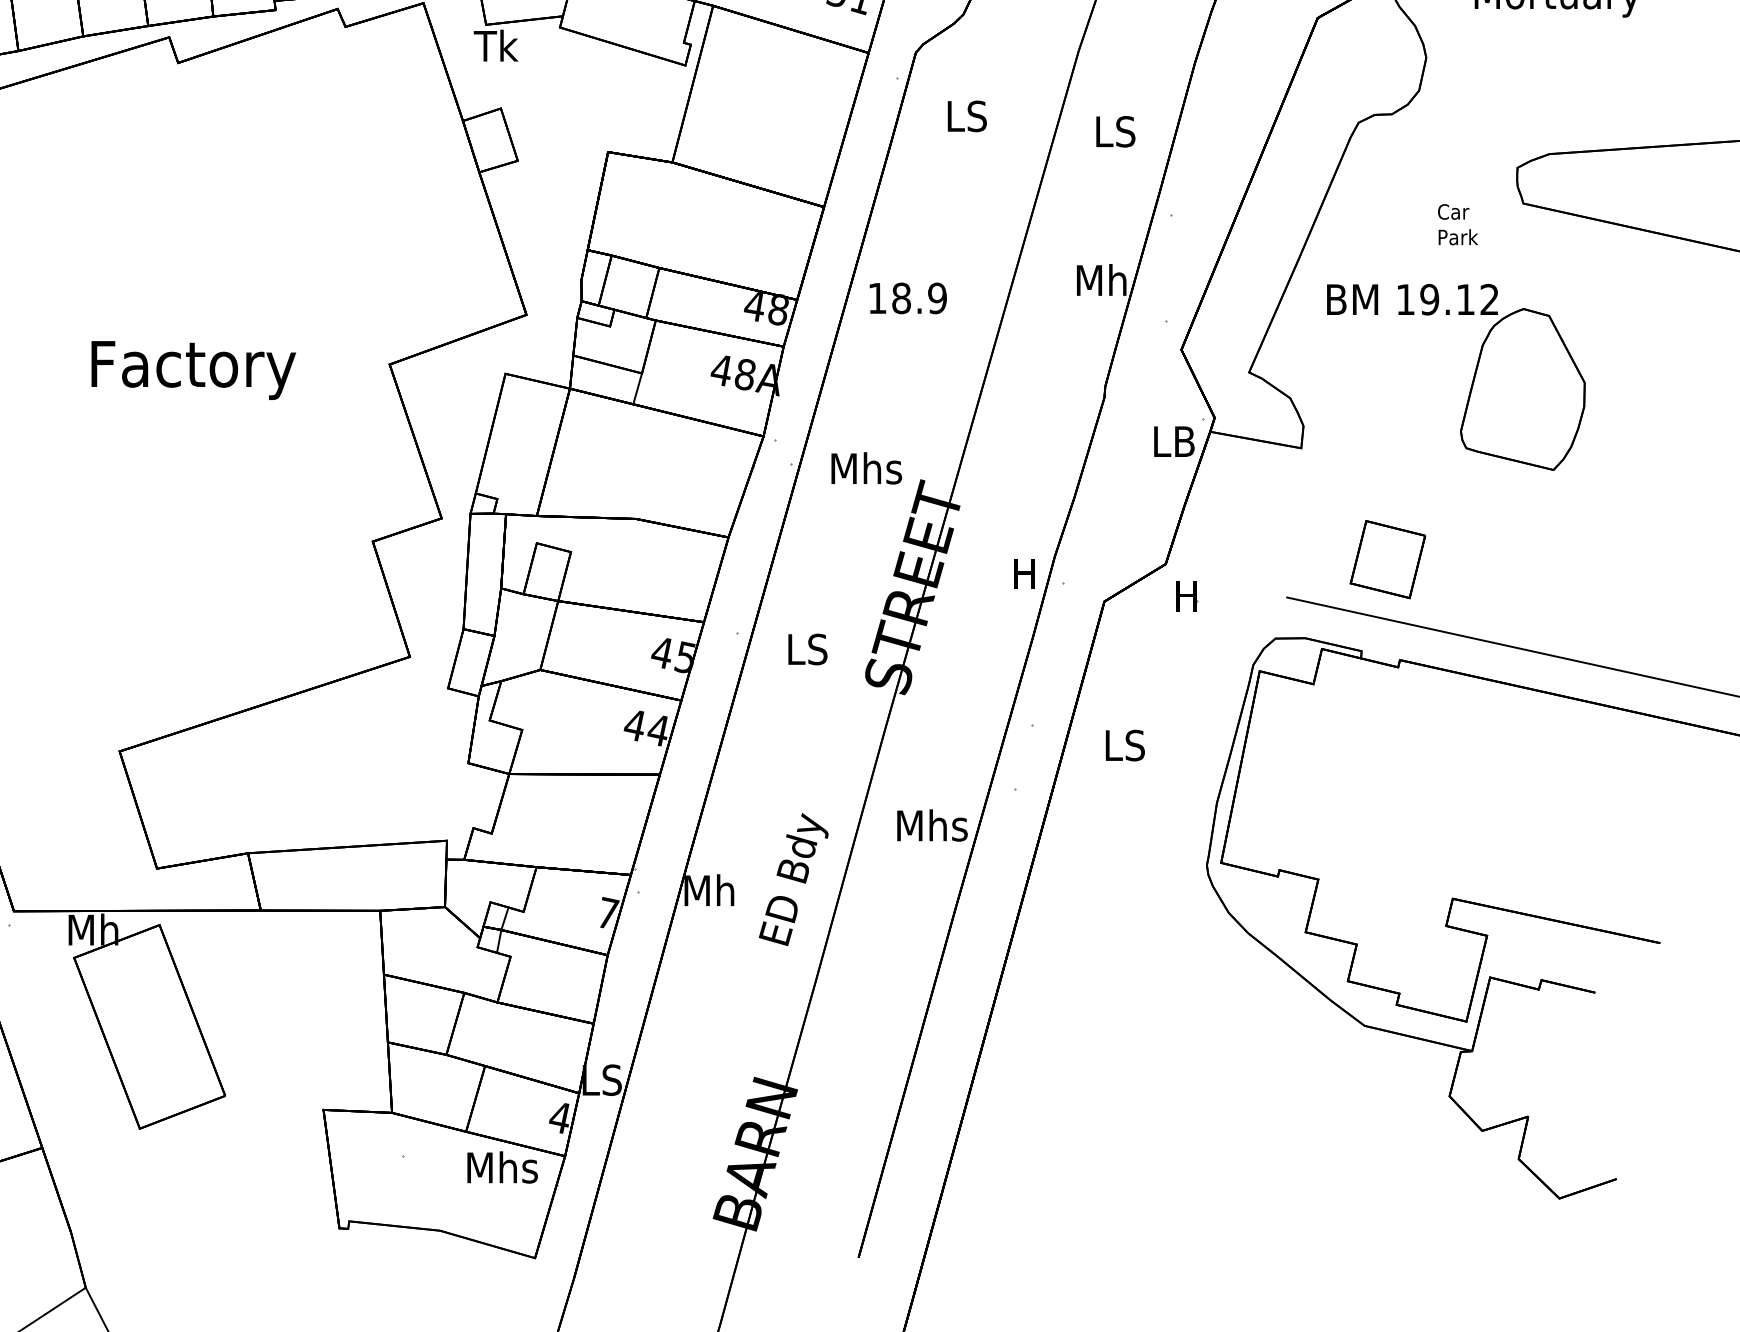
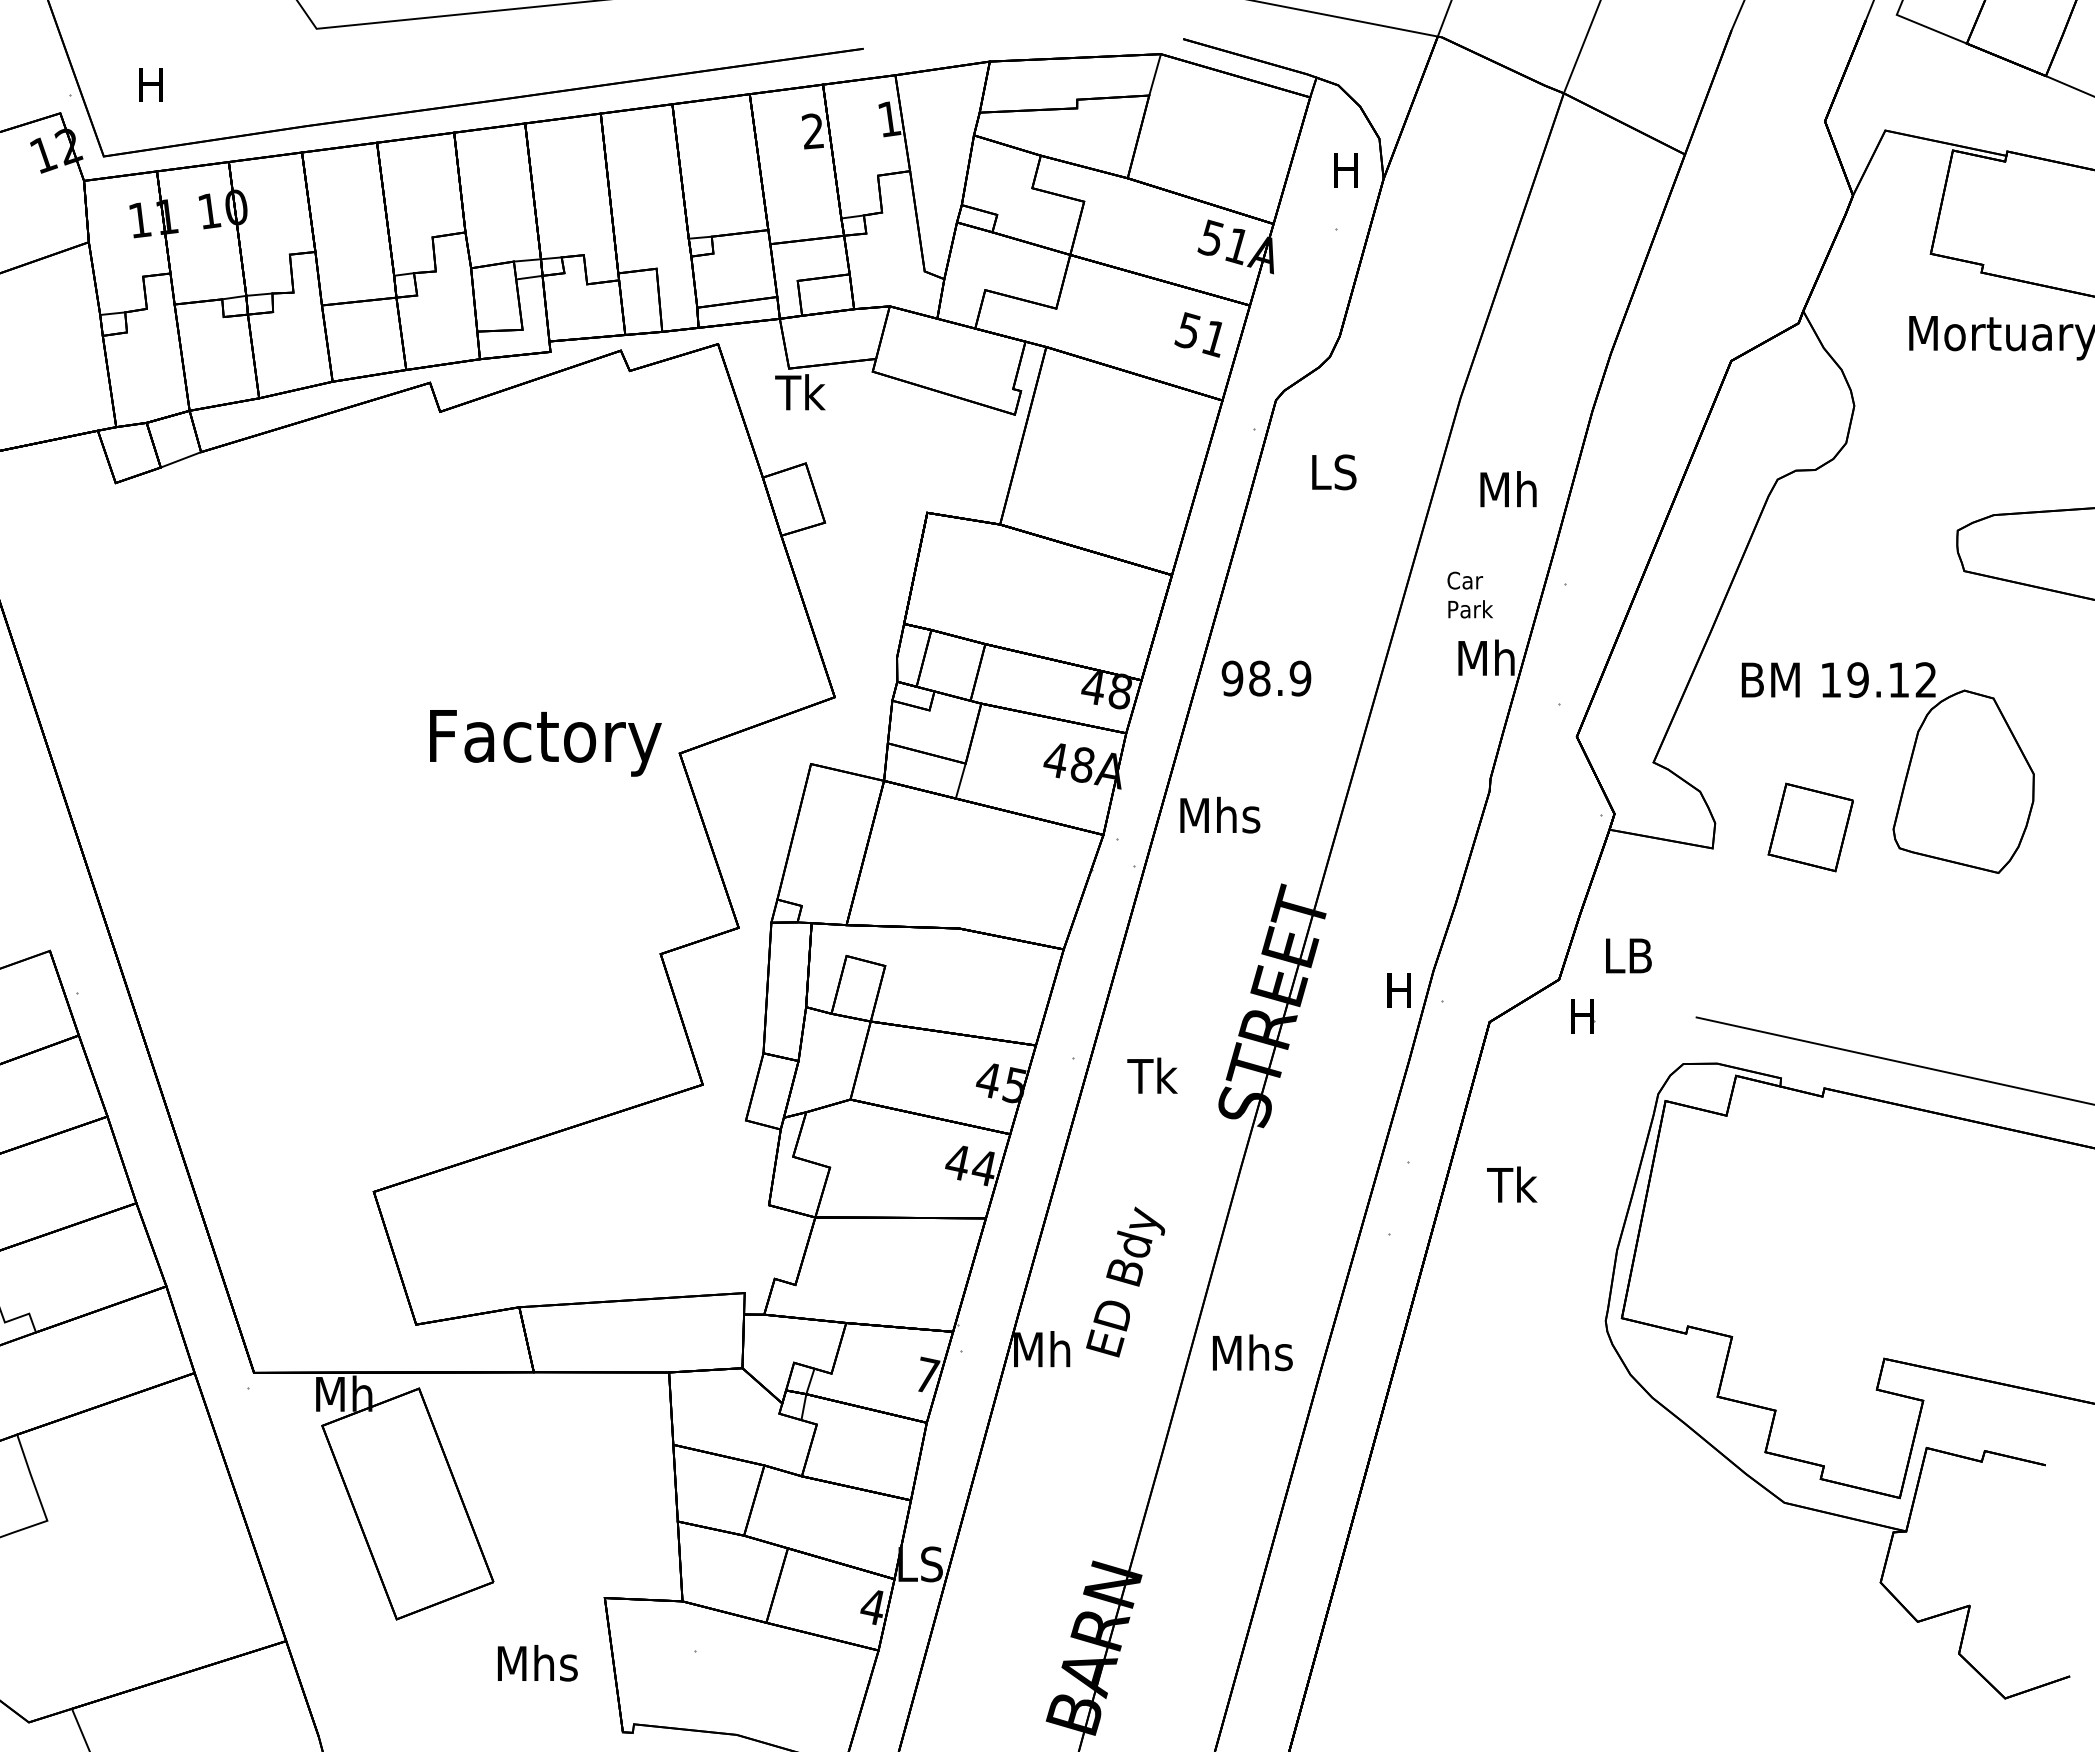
text: (1122, 131) -> (1510, 489), LS -> Mh
text: (1457, 224) -> (1469, 594), moved
text: (877, 298) -> (1232, 678), 18.9 -> 98.9
text: (193, 370) -> (545, 743), moved
text: (1174, 441) -> (1628, 955), moved
text: (866, 467) -> (1220, 814), moved
part: (1387, 559) -> (1810, 827), moved
text: (806, 648) -> (1152, 1075), LS -> Tk
text: (1124, 744) -> (1512, 1184), LS -> Tk
text: (932, 825) -> (1252, 1352), moved
text: (793, 879) -> (1125, 1281), moved
text: (502, 1167) -> (537, 1663), moved

